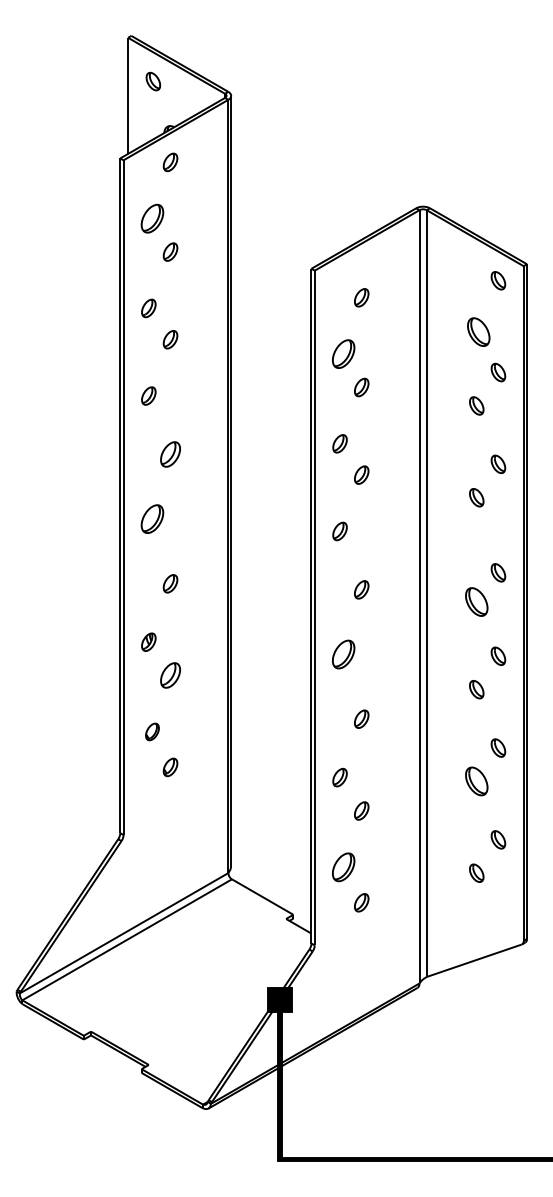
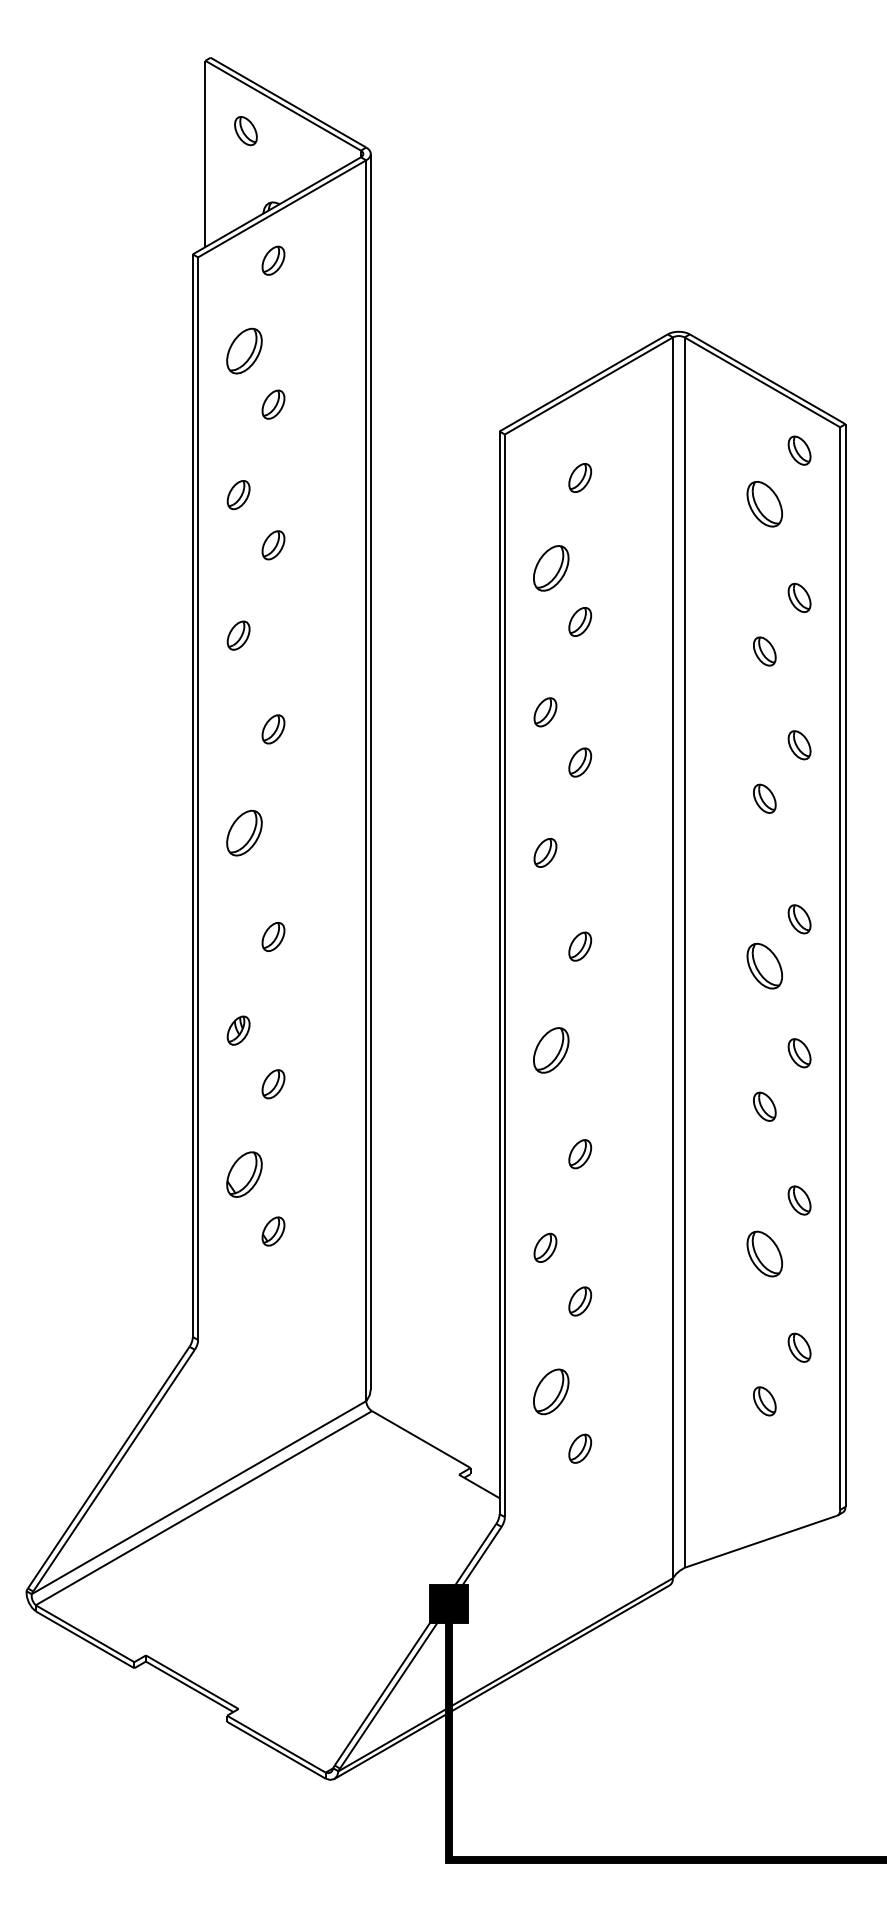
part: (478, 331) -> (764, 503), moved
part: (170, 454) -> (273, 729), size x0.71
part: (170, 675) -> (273, 1084), size x0.71
part: (152, 731) -> (244, 1173), size x1.67

